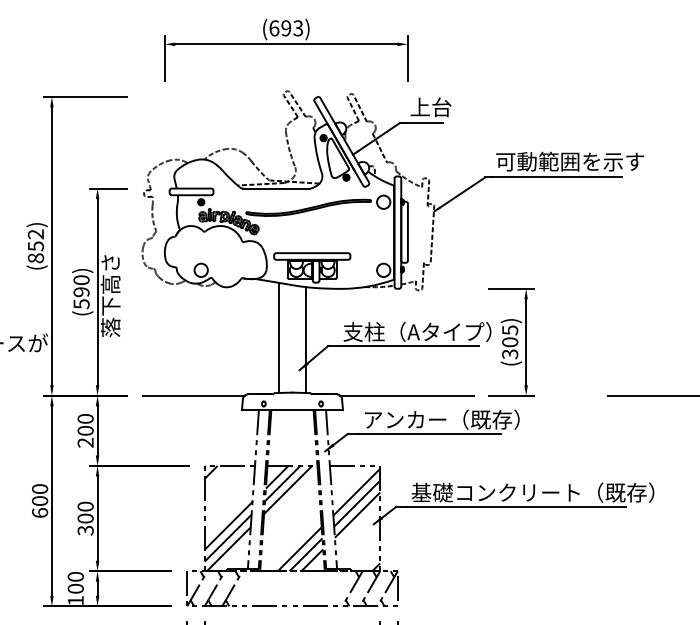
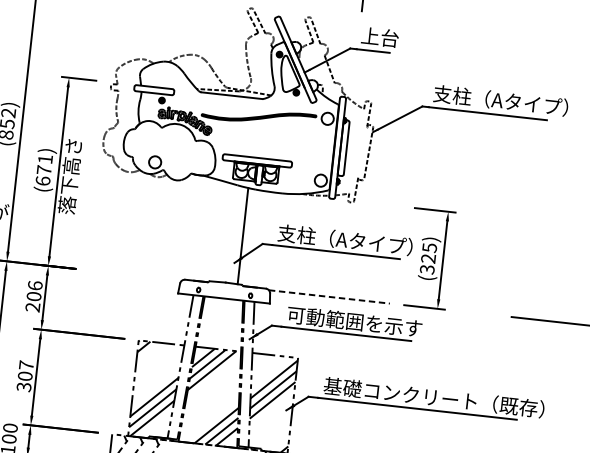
text: (570, 161) -> (501, 100), 可動範囲を示す -> 支柱（Aタイプ）
text: (81, 292) -> (44, 170), (590) -> (671)
line: (279, 337) -> (219, 231), removed
text: (510, 342) -> (428, 258), (305) -> (325)
line: (193, 395) -> (135, 275), removed
line: (406, 395) -> (329, 296), solid -> dashed
text: (85, 418) -> (35, 285), 200 -> 206
text: (441, 419) -> (358, 321), アンカー（既存） -> 可動範囲を示す
text: (85, 506) -> (26, 365), 300 -> 307

